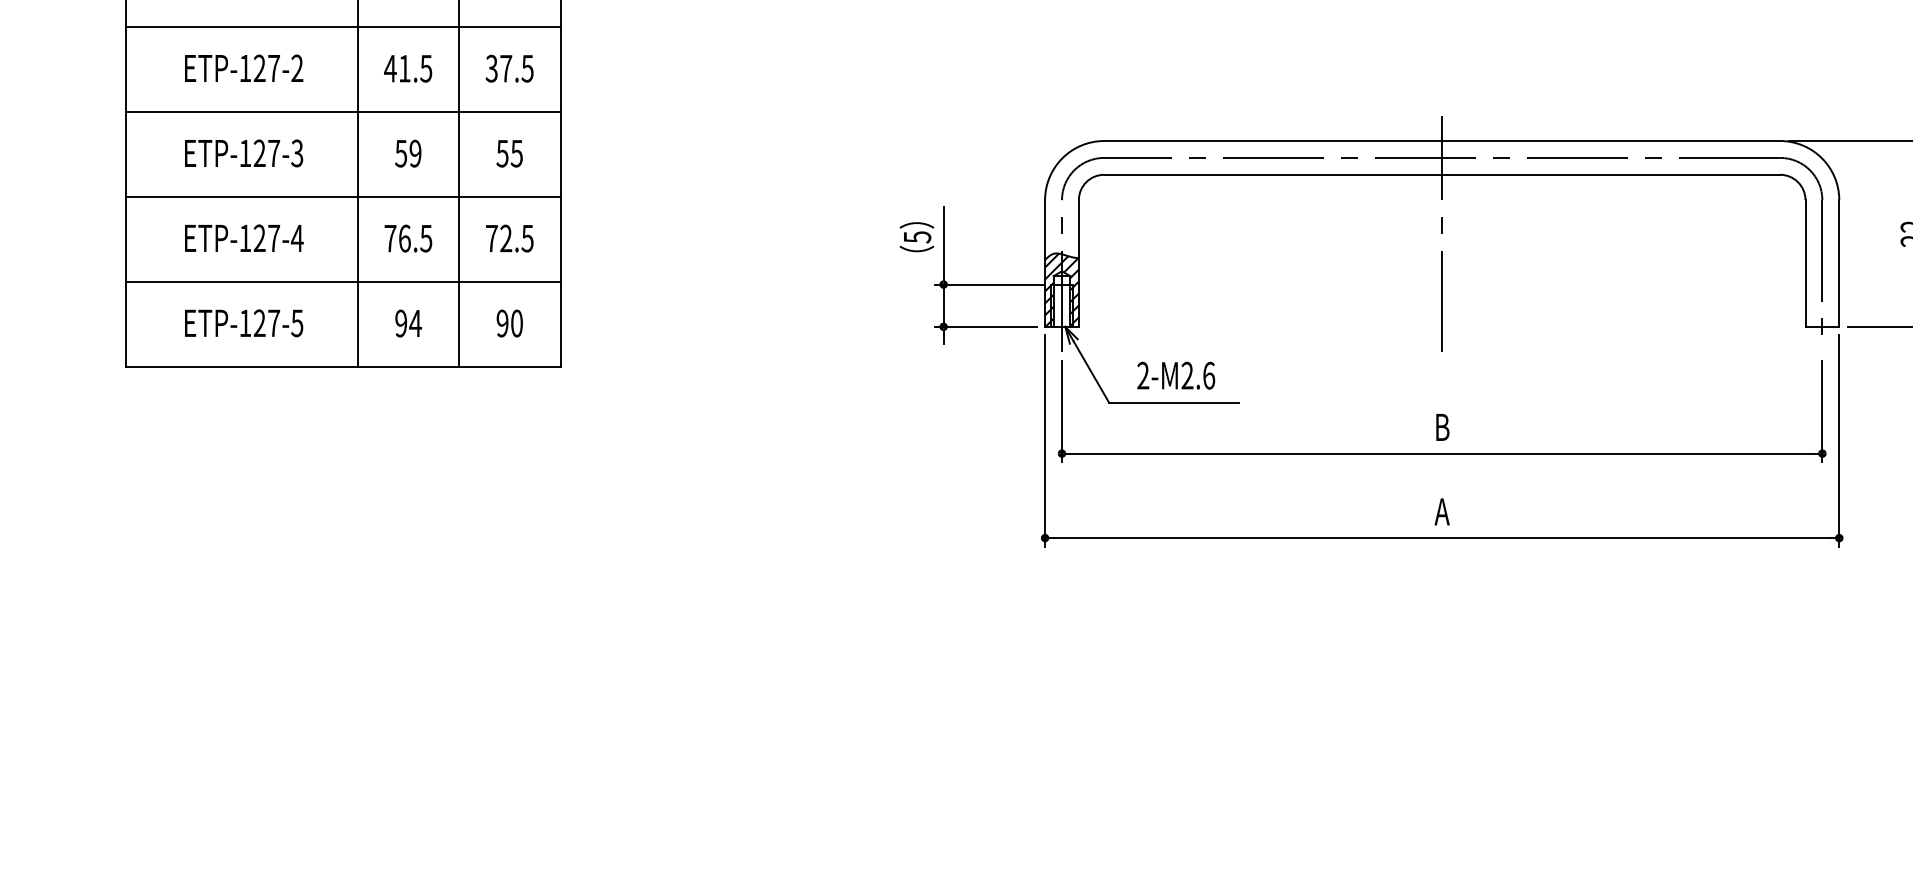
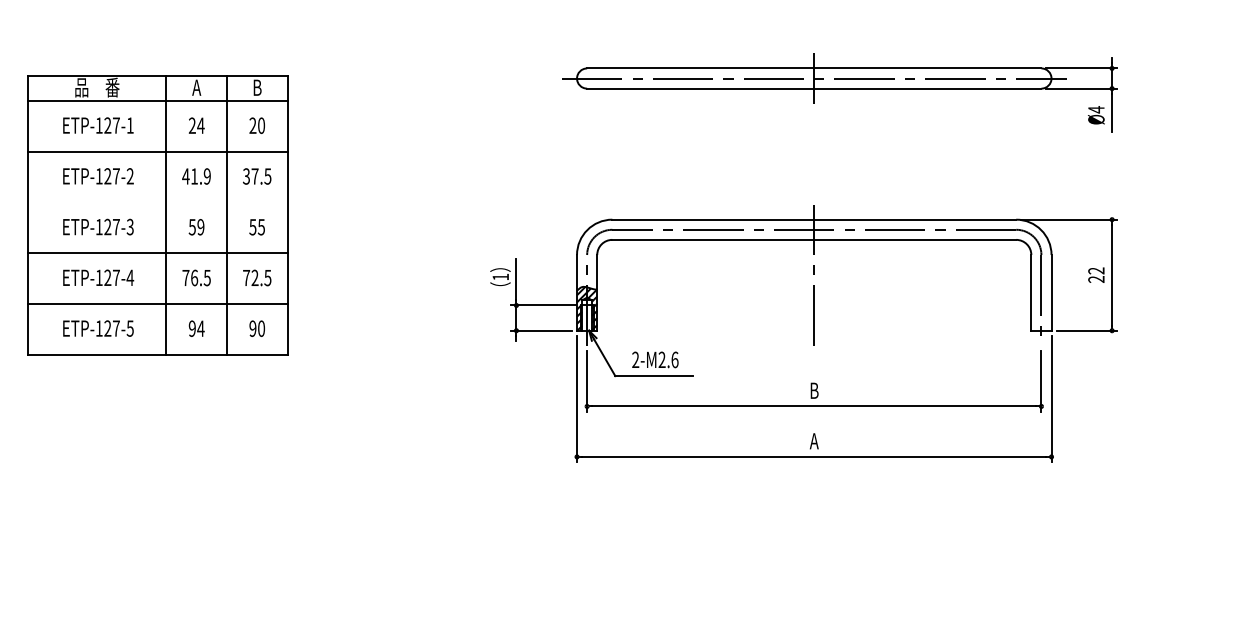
text: (424, 68) -> (206, 176), 41.5 -> 41.9
line: (342, 112) -> (157, 202), removed
text: (916, 236) -> (500, 276), 5 -> 1

